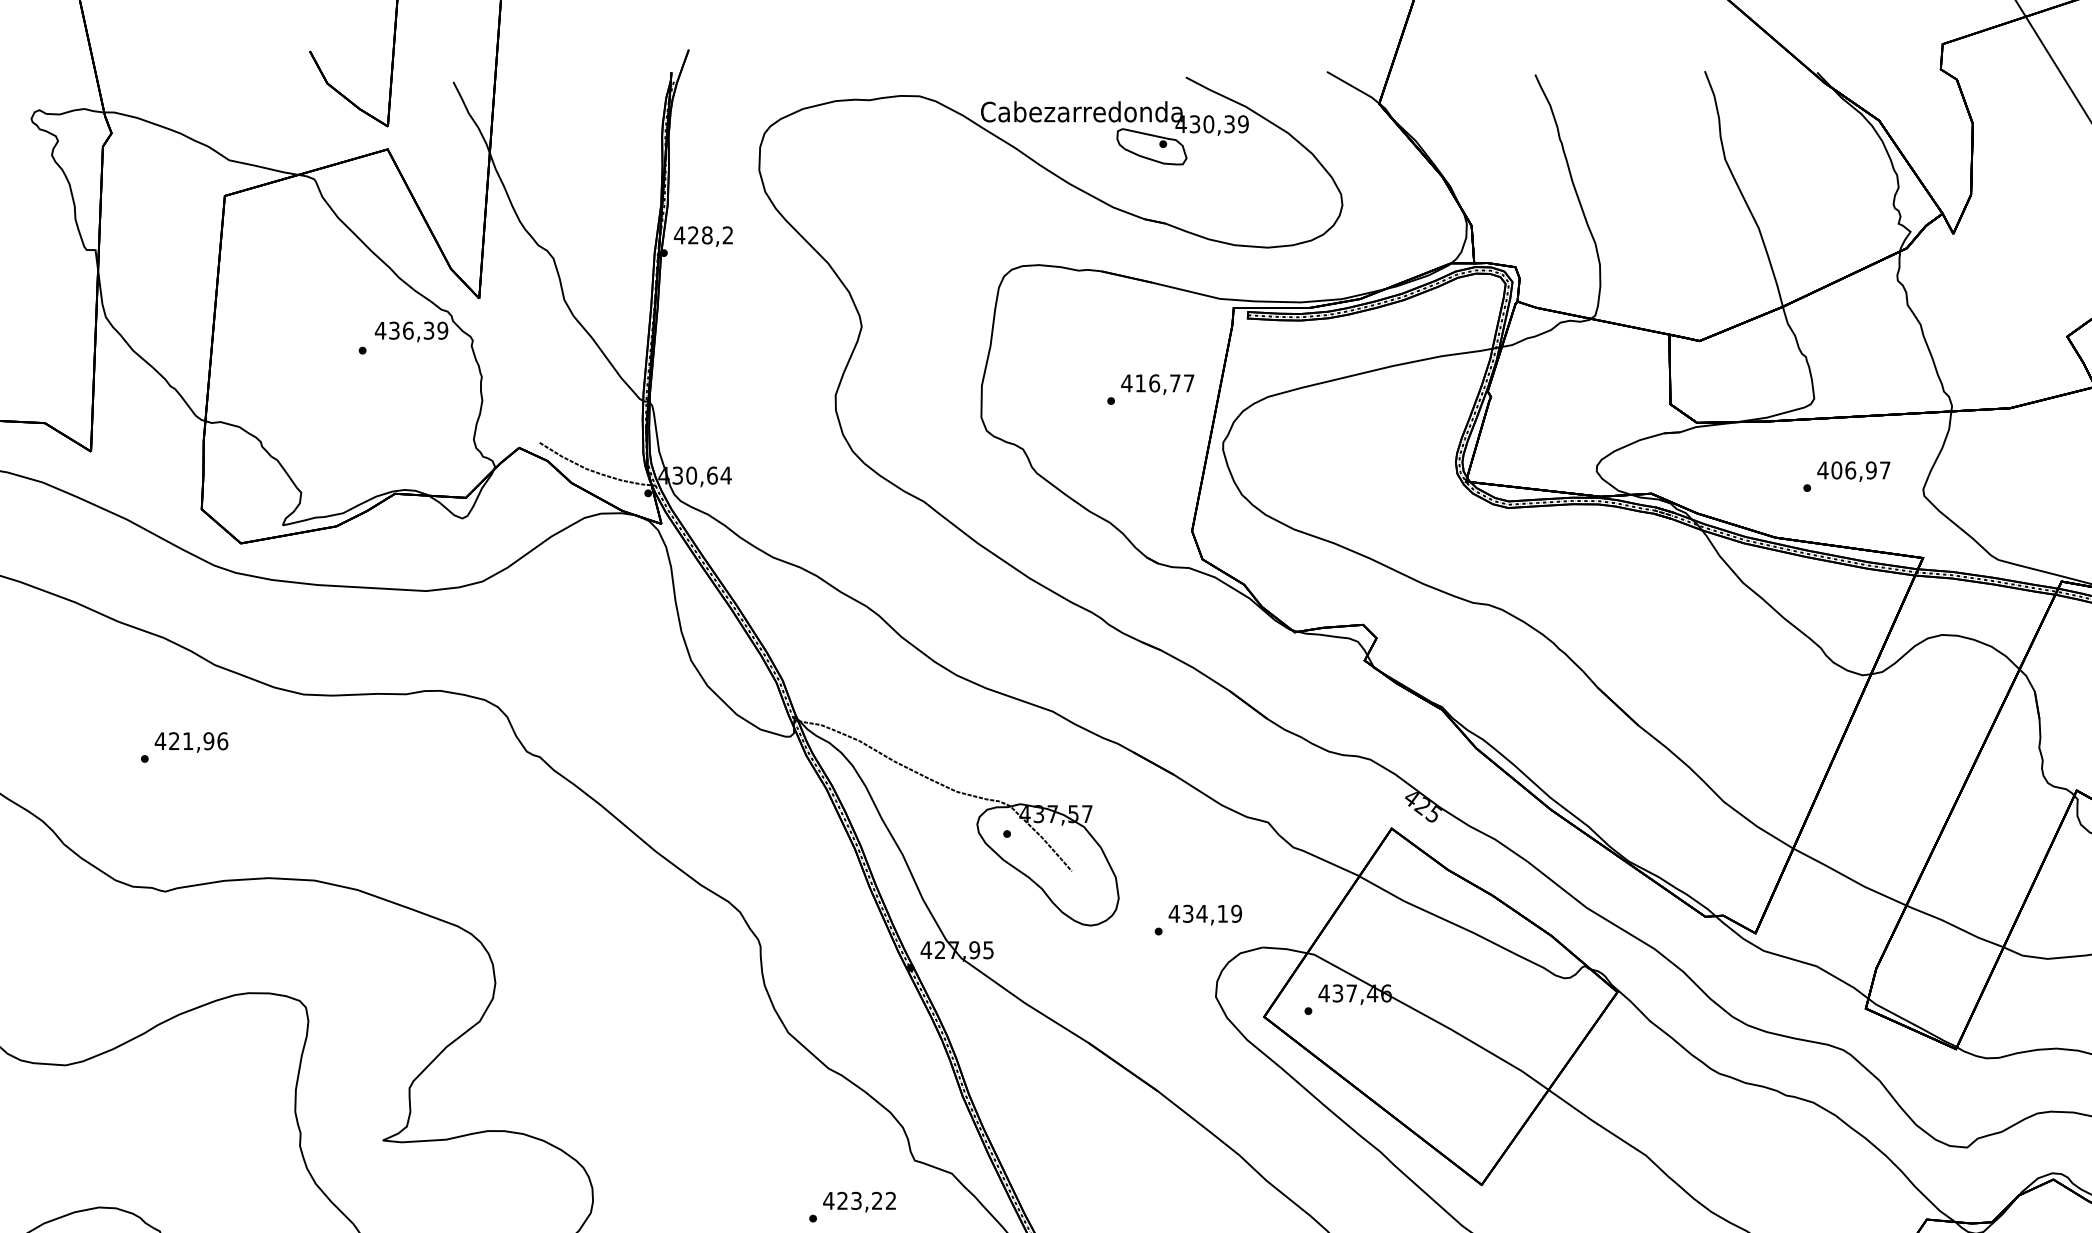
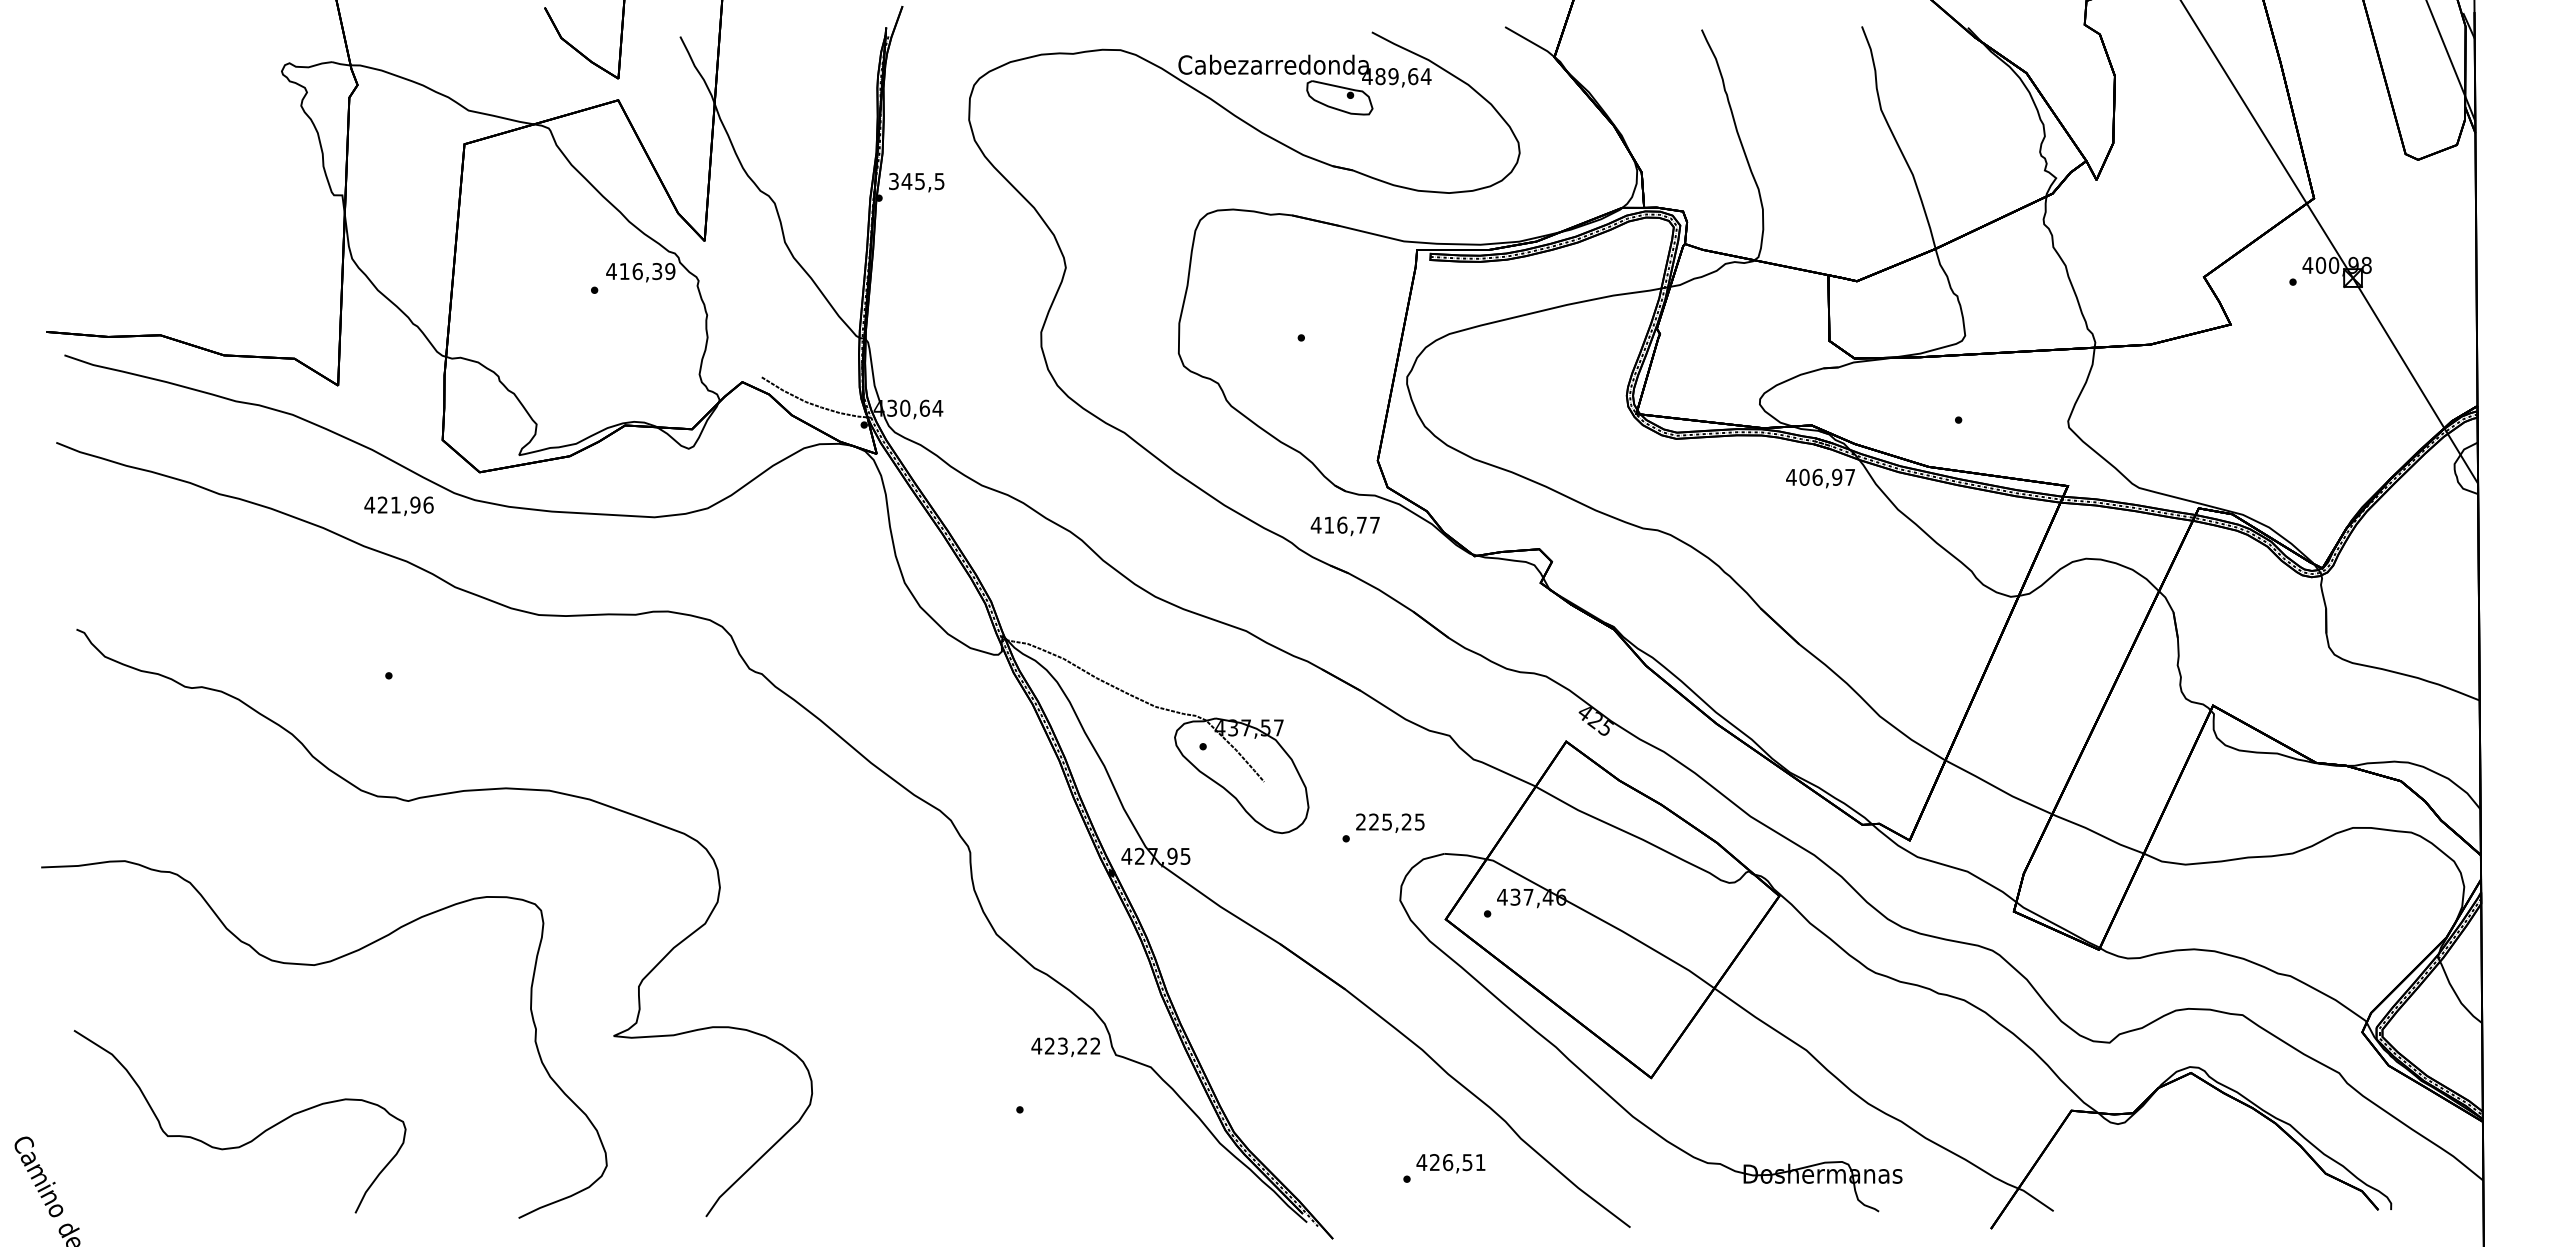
text: (1219, 124) -> (1403, 76), 430,39 -> 489,64
text: (703, 235) -> (916, 181), 428,2 -> 345,5
text: (394, 330) -> (624, 271), 436,39 -> 416,39
text: (1156, 384) -> (1344, 526), moved
text: (1853, 471) -> (1820, 478), moved
text: (190, 741) -> (398, 505), moved
text: (1204, 913) -> (1389, 821), 434,19 -> 225,25
text: (859, 1201) -> (1065, 1046), moved

